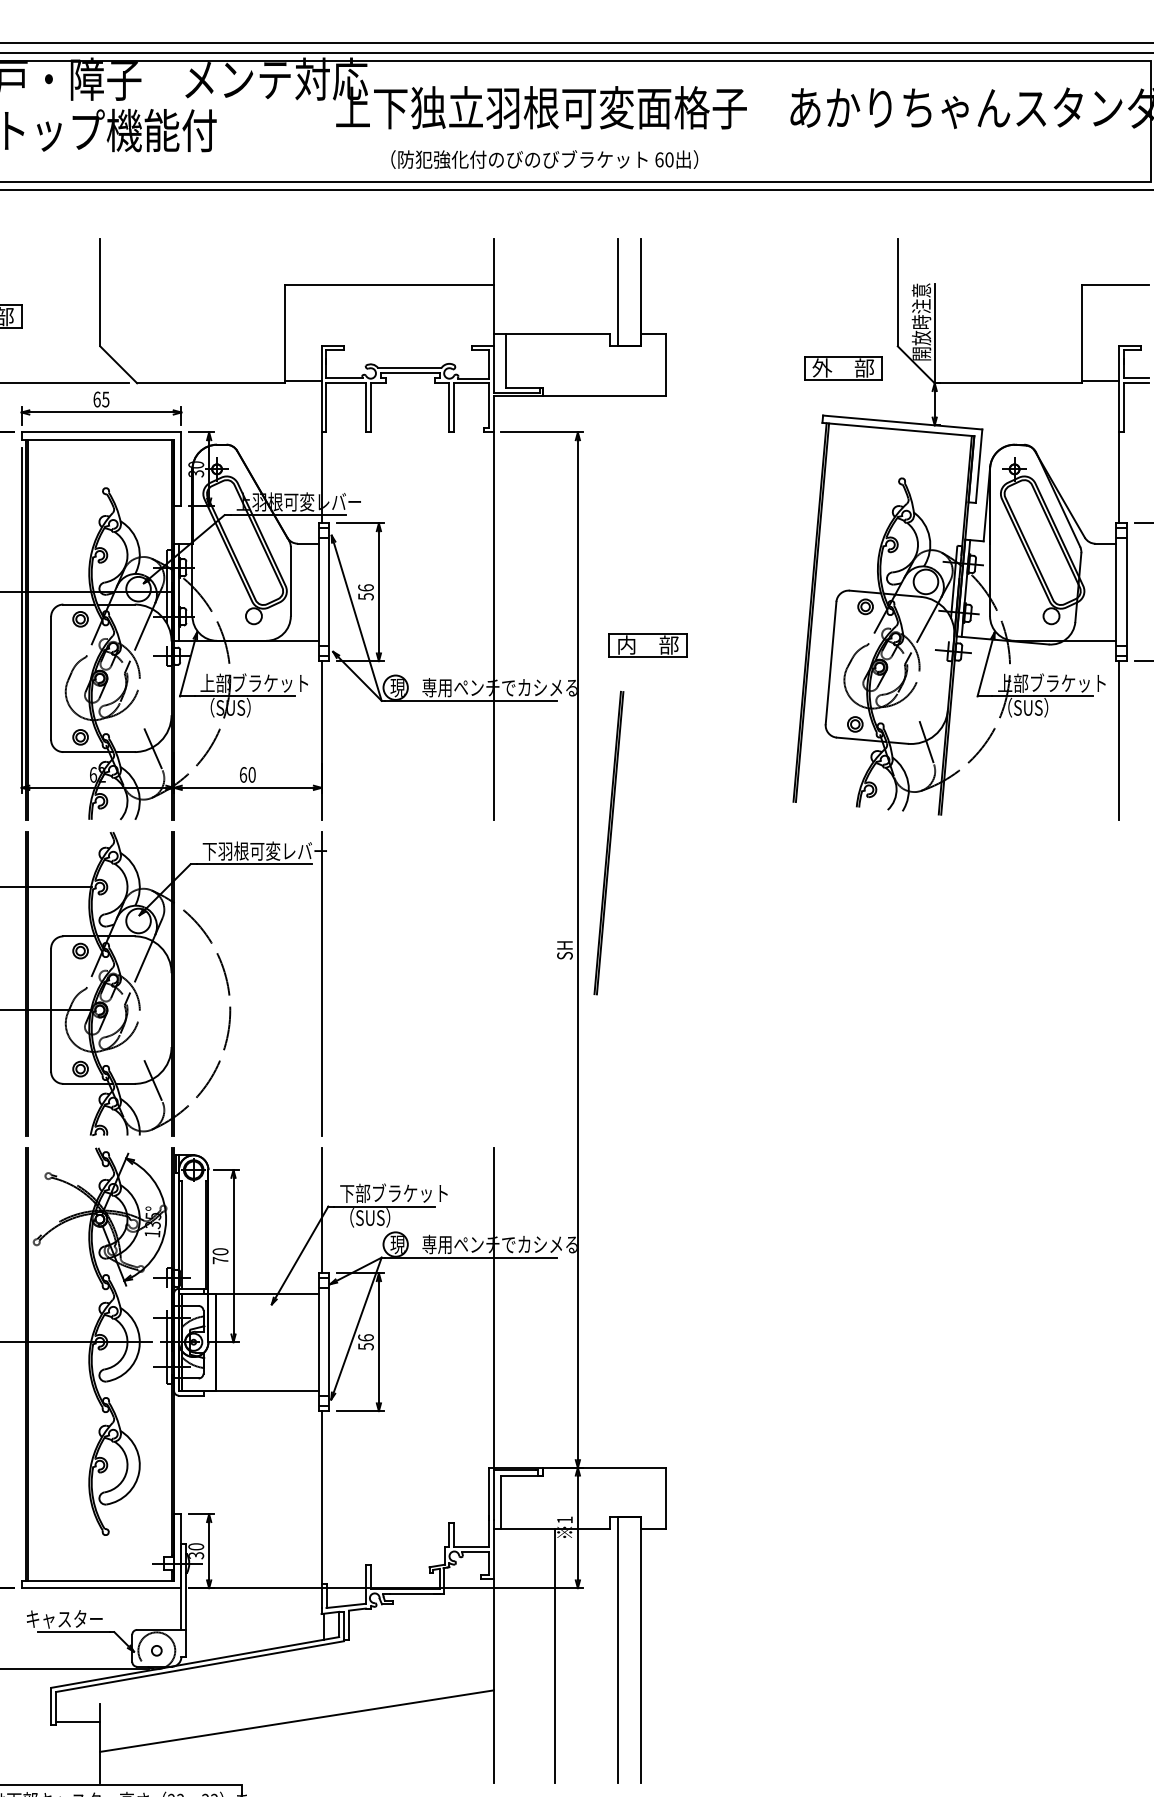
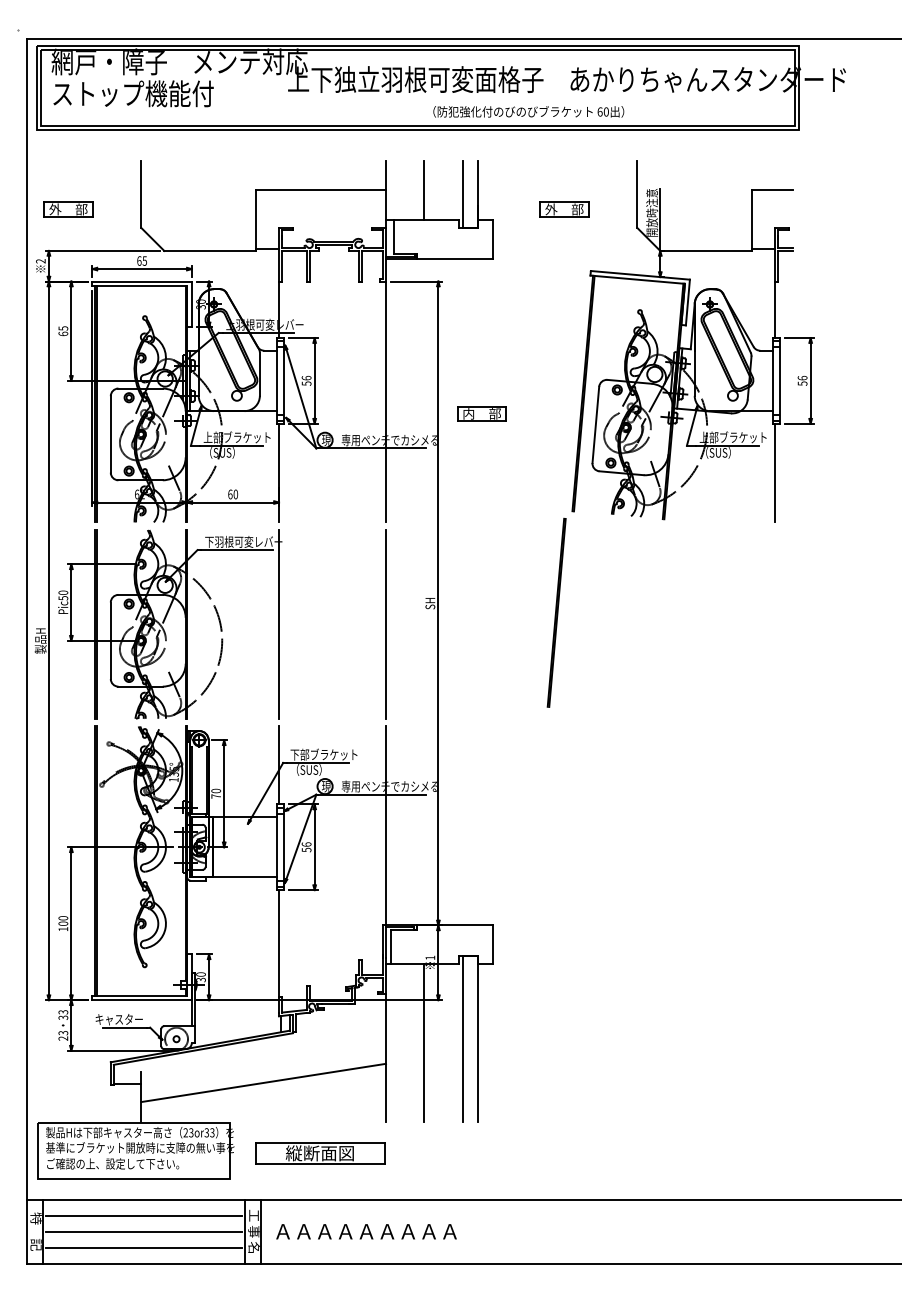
text: (544, 159) -> (528, 111), moved
line: (555, 286) -> (424, 190), added
part: (843, 368) -> (564, 209), moved
line: (608, 842) -> (556, 612), moved
line: (494, 983) -> (386, 624), added

